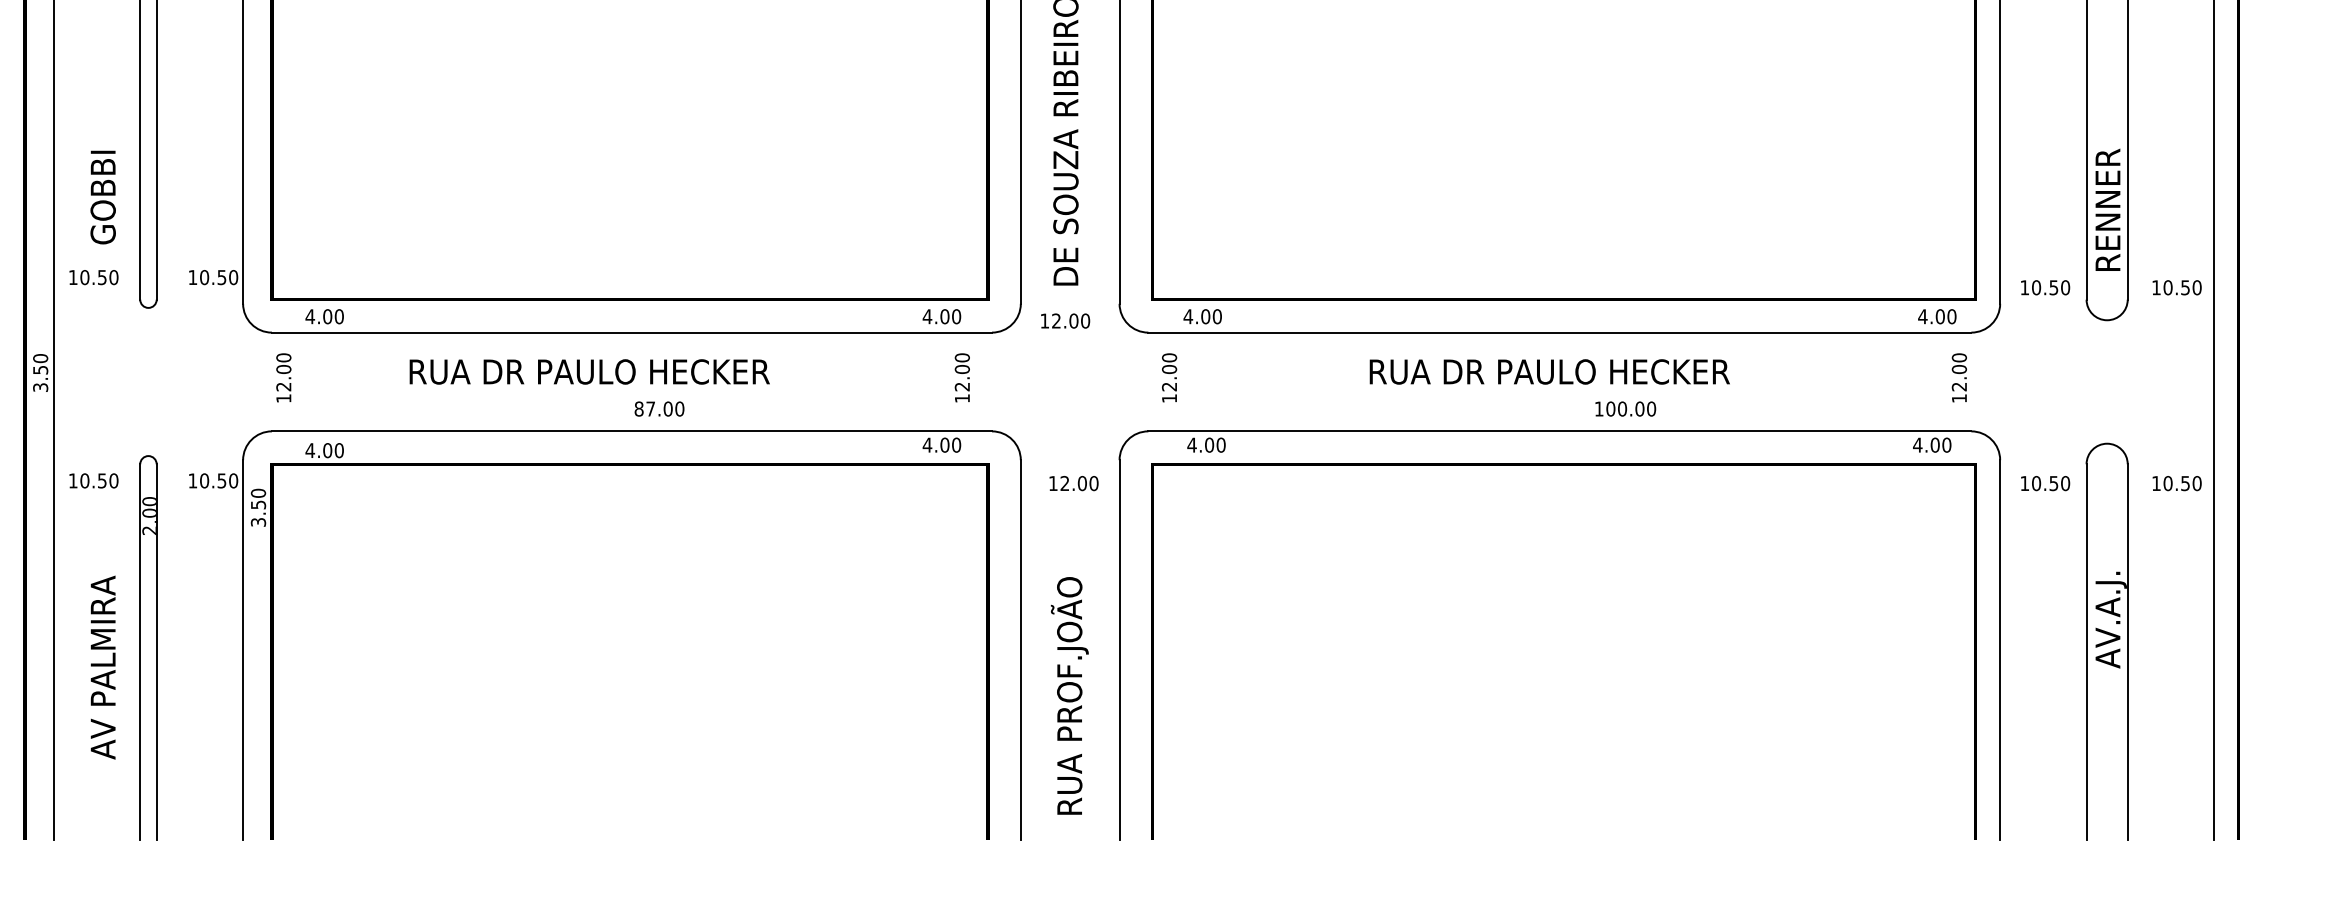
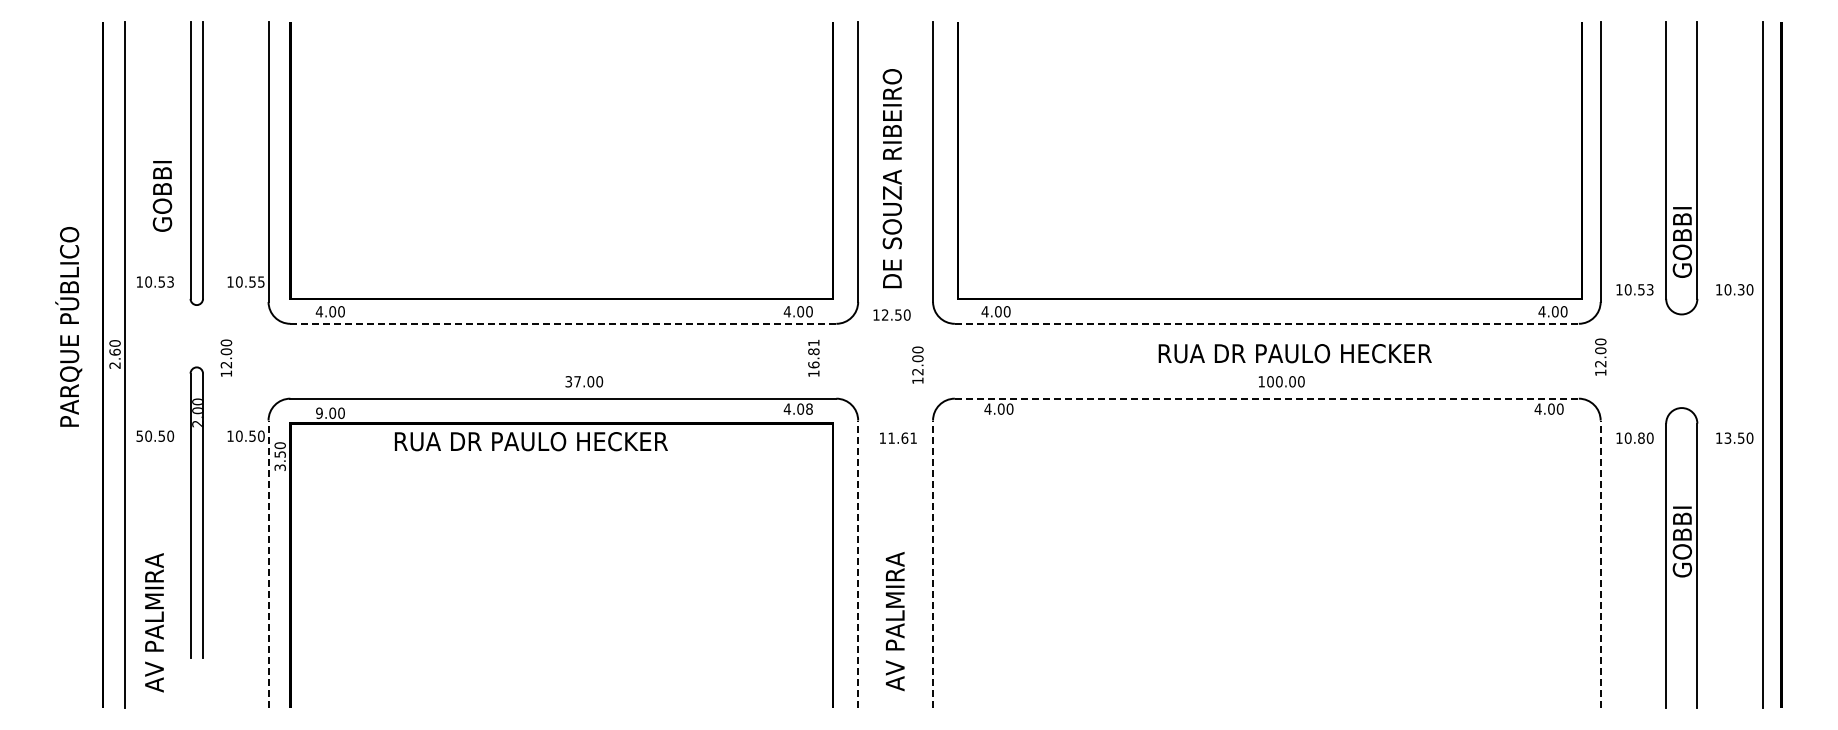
text: (103, 197) -> (162, 196), moved
text: (2108, 209) -> (1682, 230), RENNER -> GOBBI
text: (113, 276) -> (170, 281), 10.50 -> 10.53
text: (233, 276) -> (261, 281), 10.50 -> 10.55
text: (2064, 287) -> (1649, 289), 10.50 -> 10.53
text: (2185, 287) -> (1741, 289), 10.50 -> 10.30
text: (1074, 320) -> (898, 314), 12.00 -> 12.50
line: (632, 332) -> (563, 323), solid -> dashed
line: (1559, 332) -> (1266, 323), solid -> dashed
text: (588, 371) -> (530, 441), moved
text: (961, 371) -> (813, 353), 12.00 -> 16.81
text: (1548, 371) -> (1294, 353), moved
text: (283, 377) -> (226, 357), moved
text: (1168, 377) -> (917, 364), moved
text: (1959, 377) -> (1600, 356), moved
text: (39, 378) -> (114, 358), 3.50 -> 2.60
text: (638, 408) -> (568, 381), 87.00 -> 37.00
text: (1625, 408) -> (1281, 381), moved
line: (1559, 431) -> (1266, 398), solid -> dashed
text: (956, 444) -> (809, 408), 4.00 -> 4.08
text: (310, 450) -> (319, 413), 4.00 -> 9.00
line: (1563, 465) -> (1269, 424), removed
text: (72, 479) -> (139, 435), 10.50 -> 50.50
text: (1079, 482) -> (902, 437), 12.00 -> 11.61
text: (2054, 482) -> (1641, 437), 10.50 -> 10.80
text: (2167, 482) -> (1727, 437), 10.50 -> 13.50
text: (2109, 619) -> (1683, 541), AV.A.J. -> GOBBI
part: (148, 647) -> (196, 512), moved
line: (243, 650) -> (268, 564), solid -> dashed
line: (1021, 650) -> (858, 564), solid -> dashed
line: (1120, 650) -> (933, 564), solid -> dashed
line: (1999, 650) -> (1600, 564), solid -> dashed
text: (103, 667) -> (154, 622), moved
text: (1070, 697) -> (895, 600), RUA PROF.JOÃO -> AV PALMIRA

